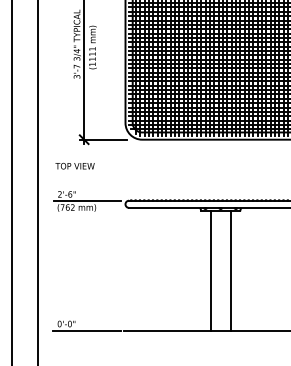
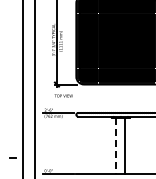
text: (74, 165) -> (63, 95), moved
line: (211, 271) -> (116, 146), solid -> dashed

